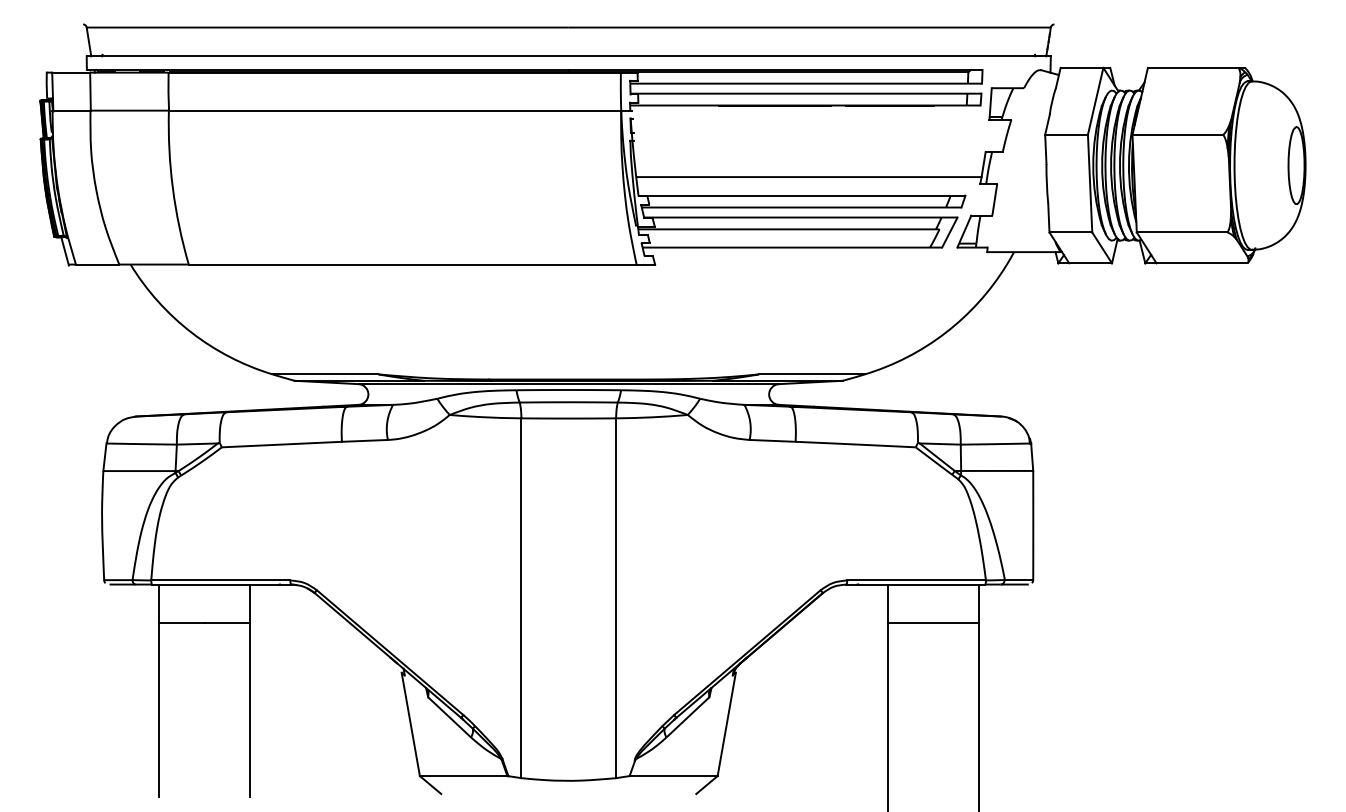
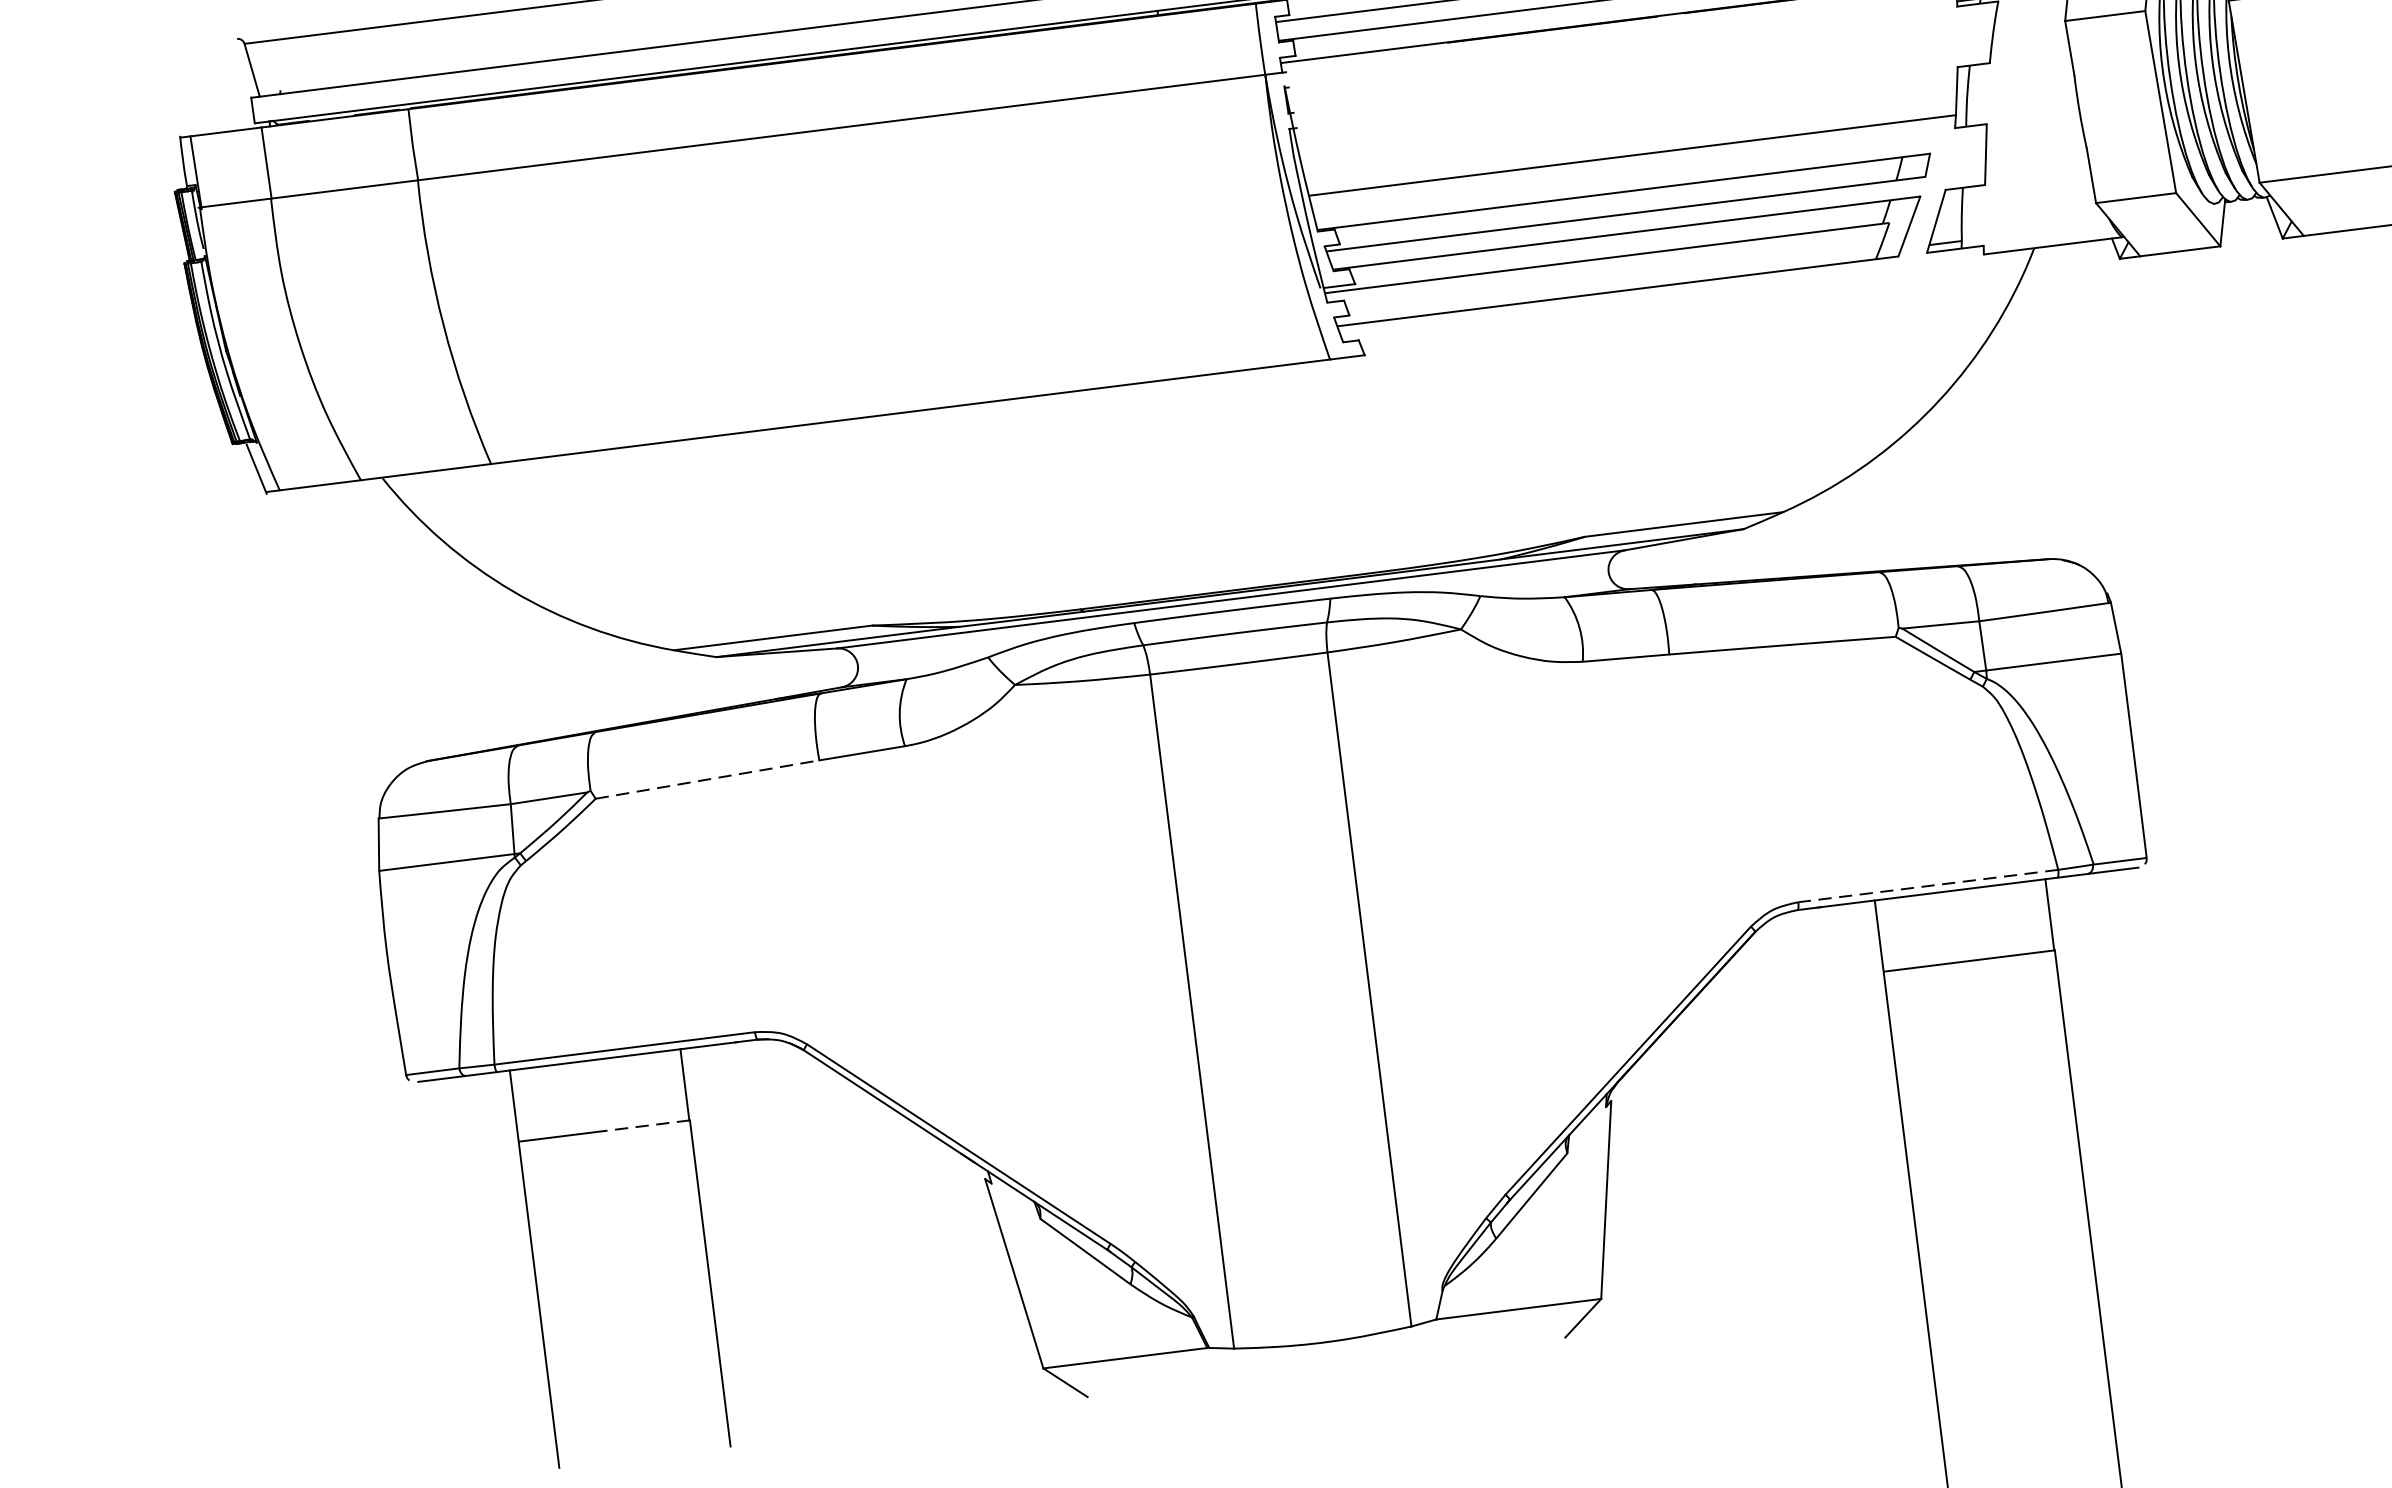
line: (282, 444) -> (708, 779), solid -> dashed
line: (916, 580) -> (1928, 886), solid -> dashed
line: (227, 622) -> (647, 1125), solid -> dashed

